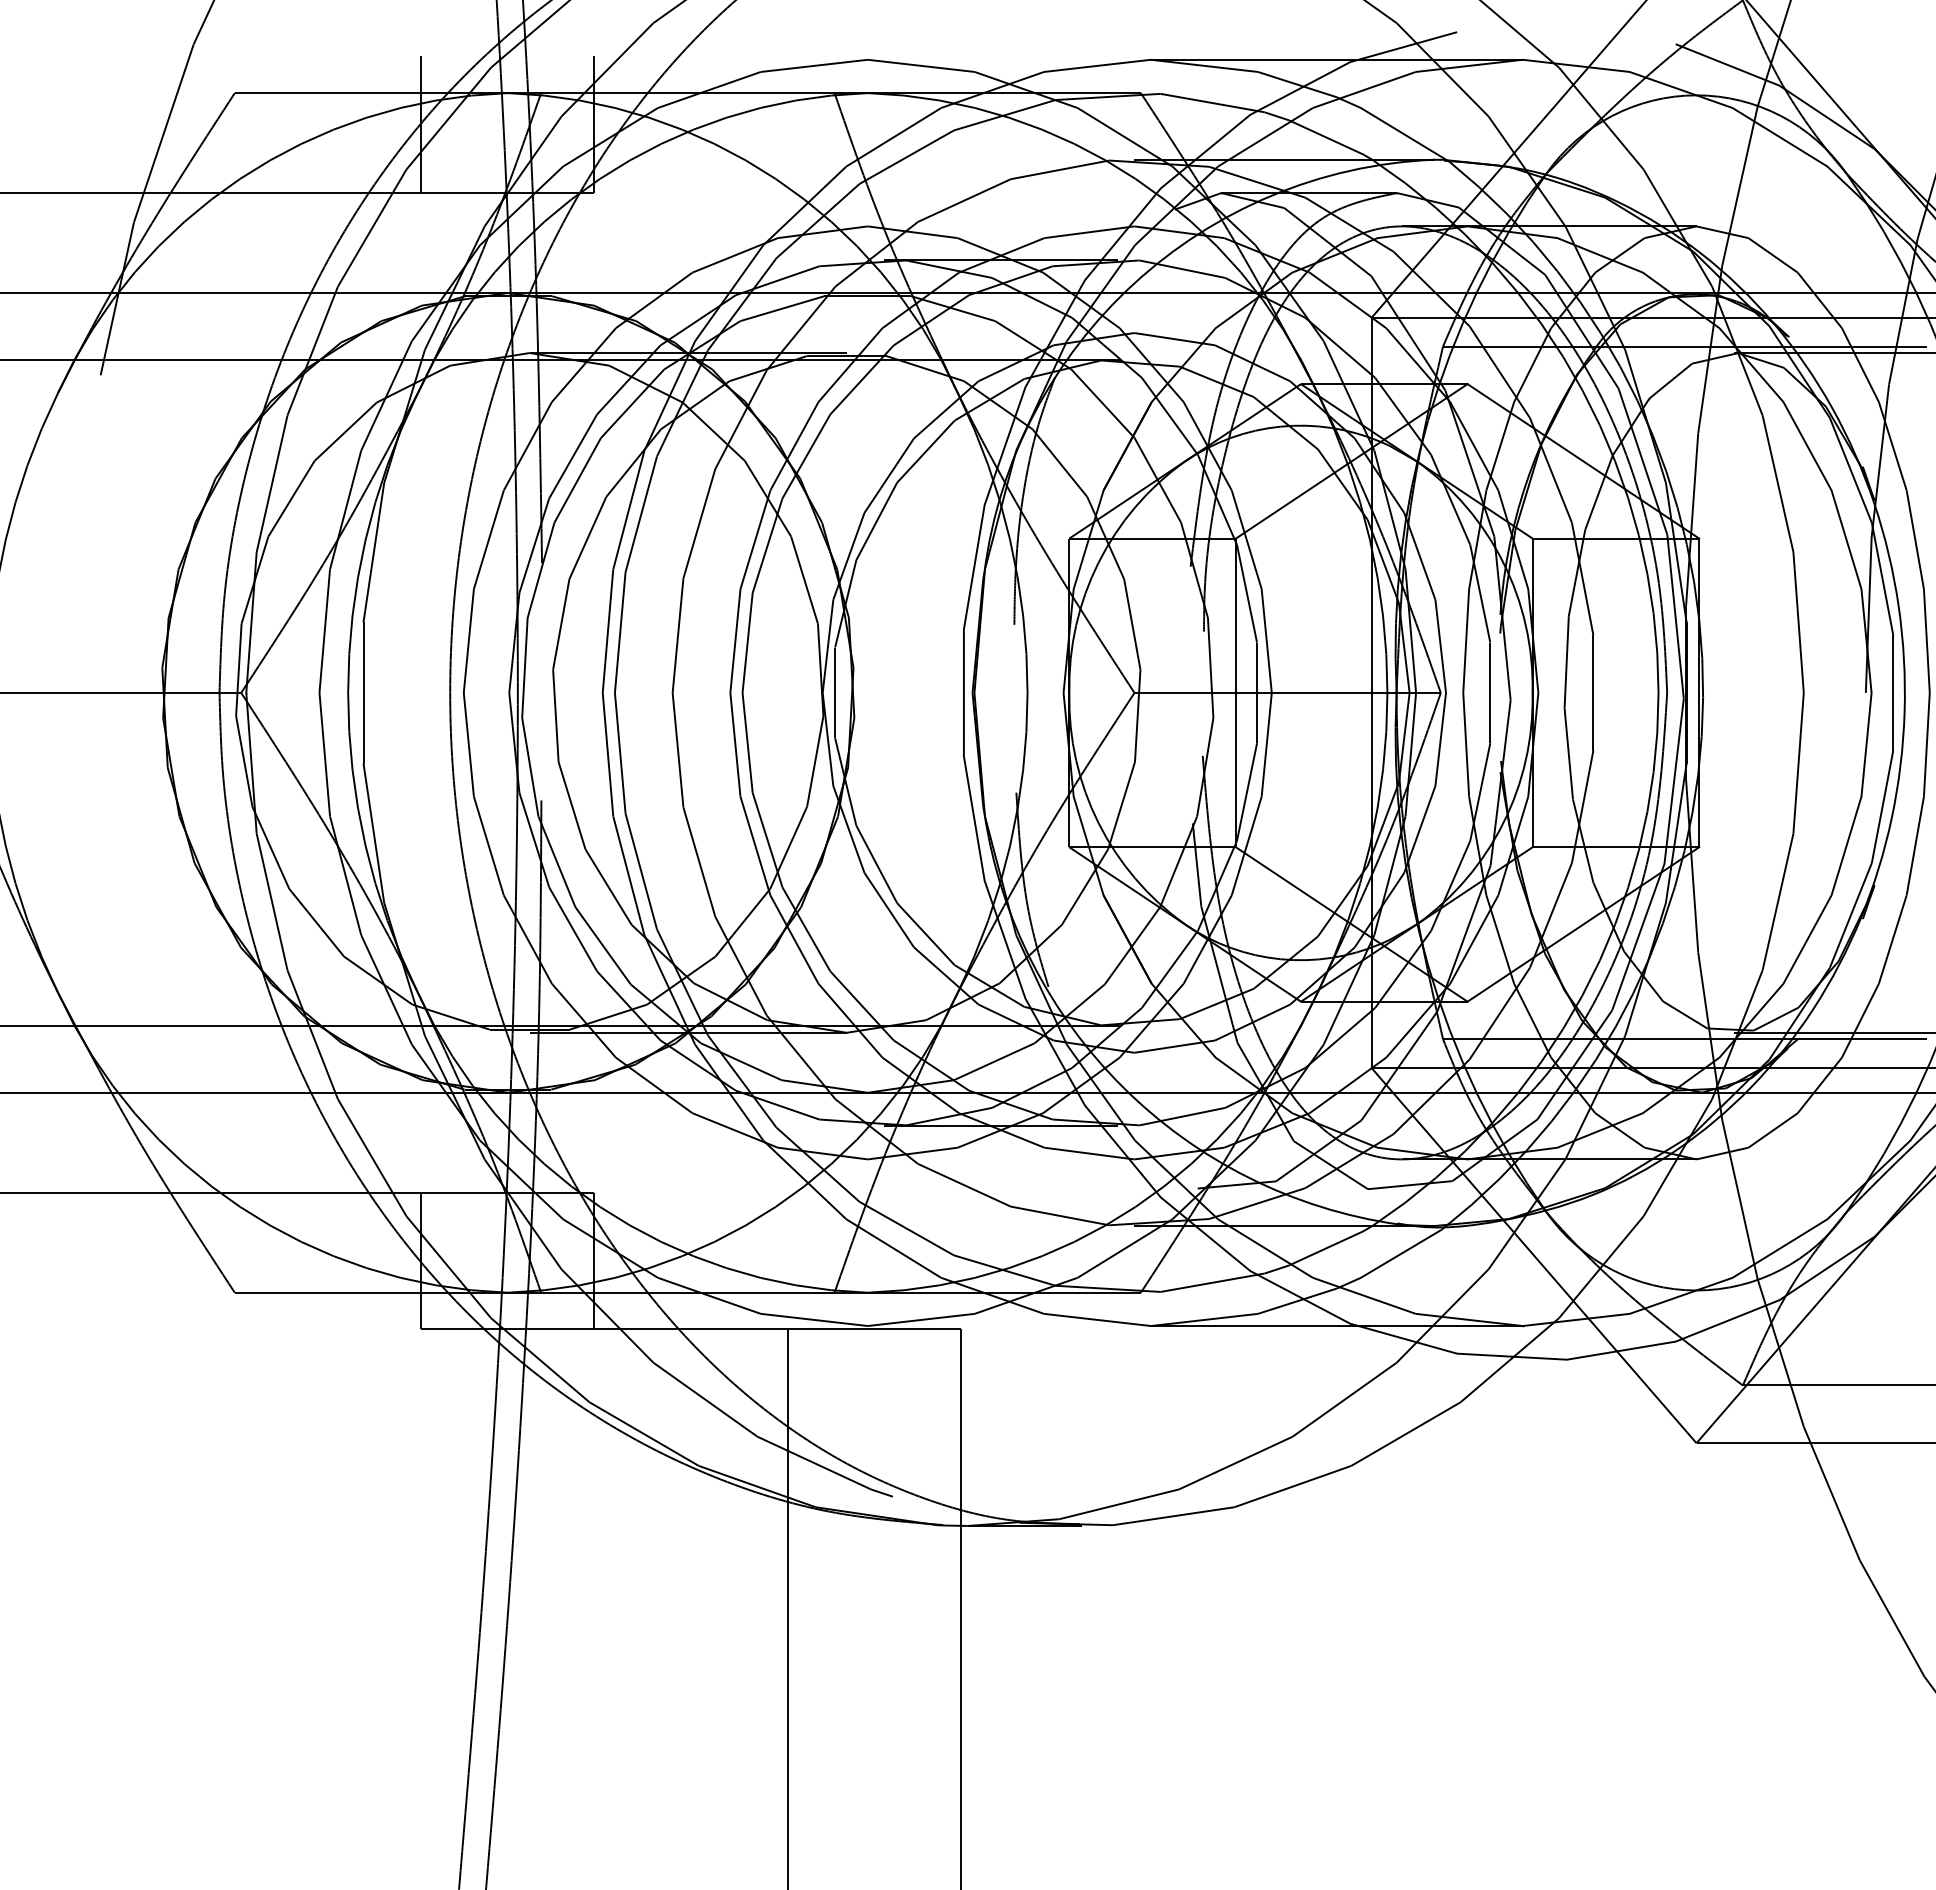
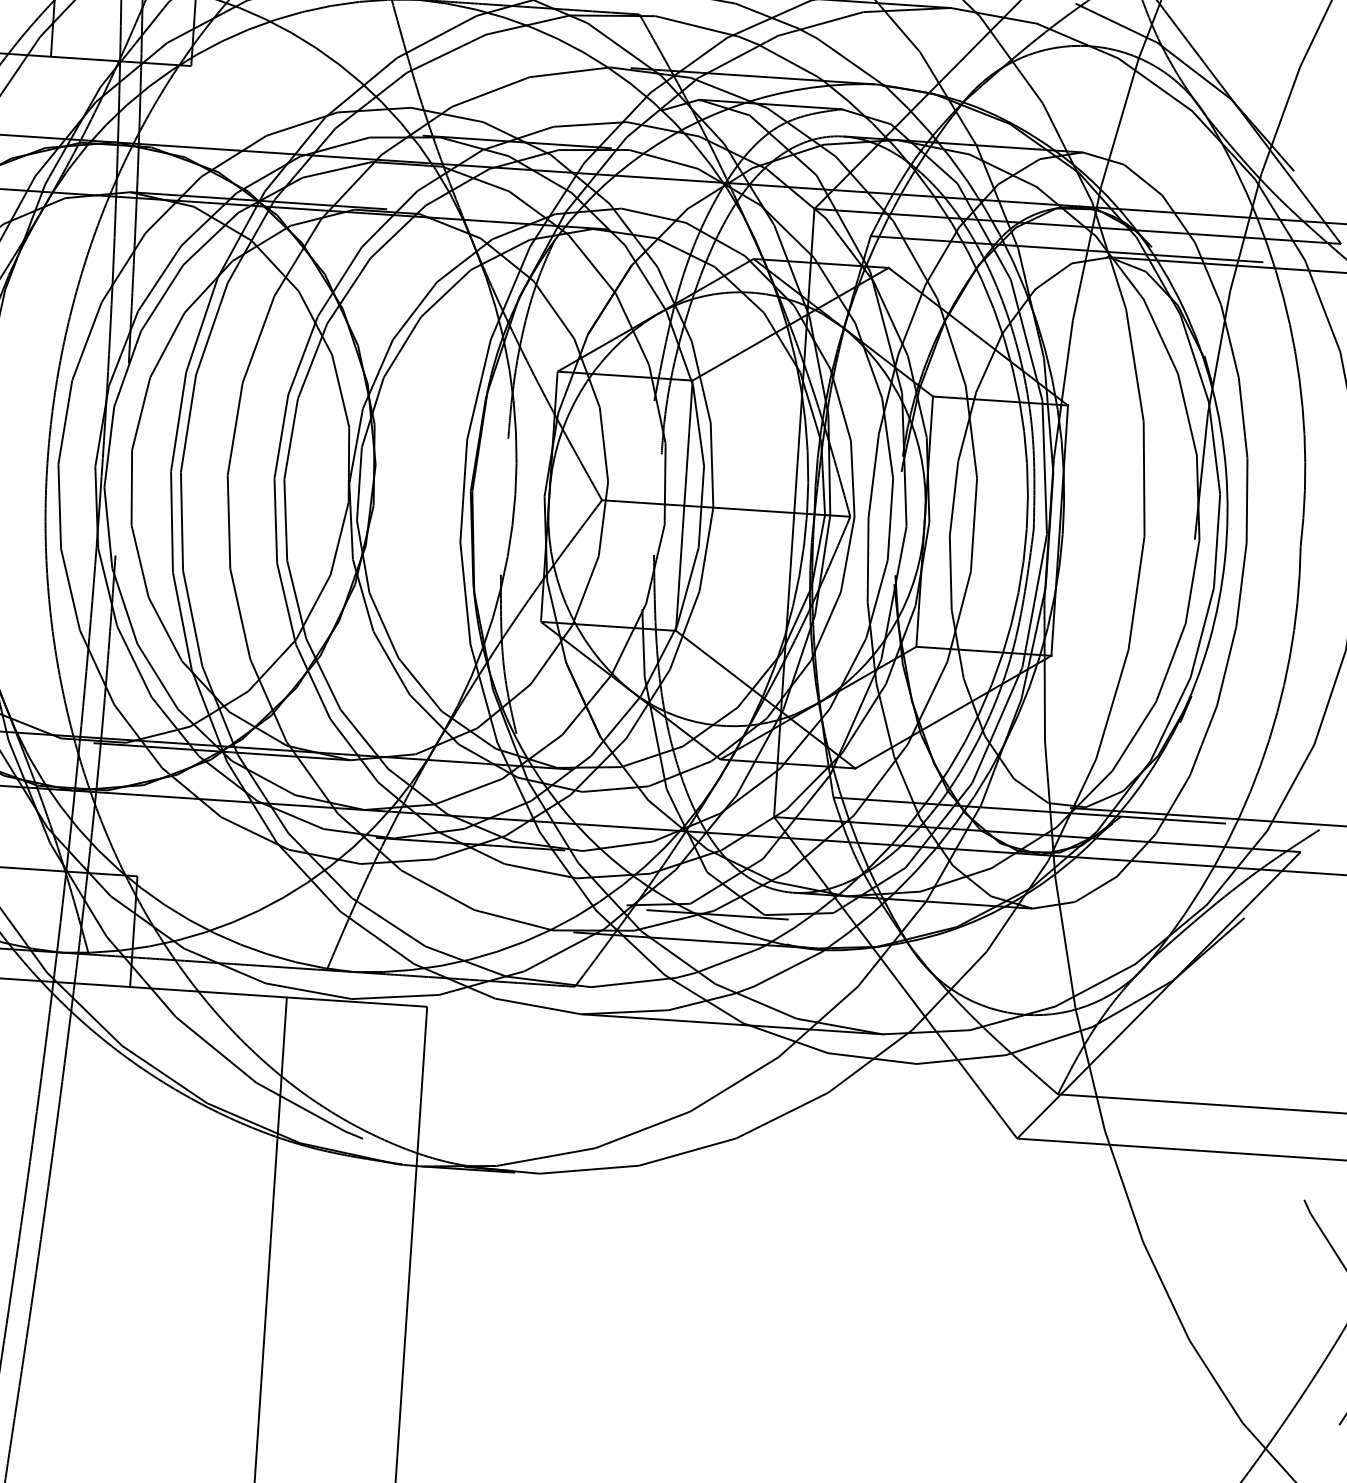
line: (1310, 1192) -> (717, 914), added

